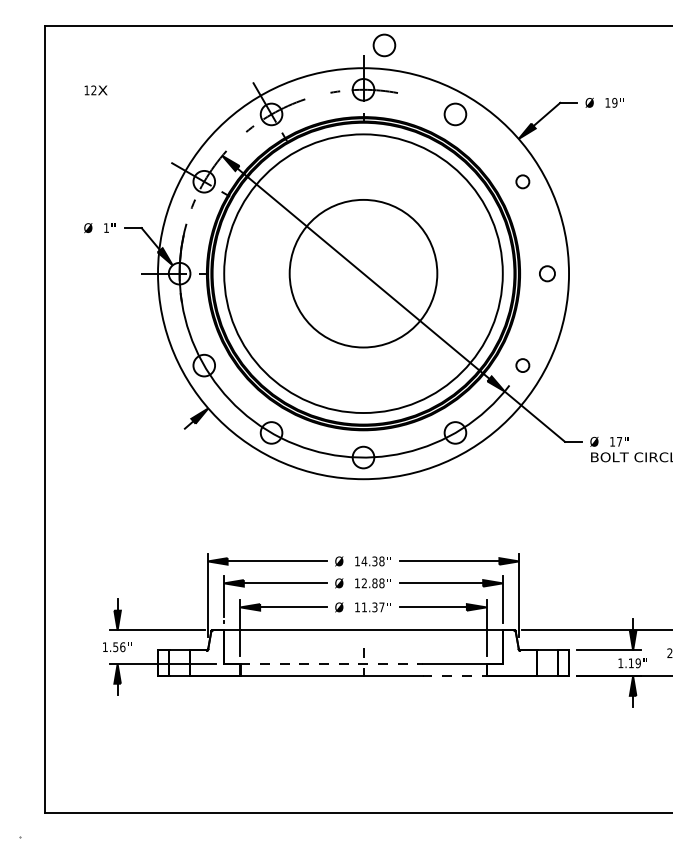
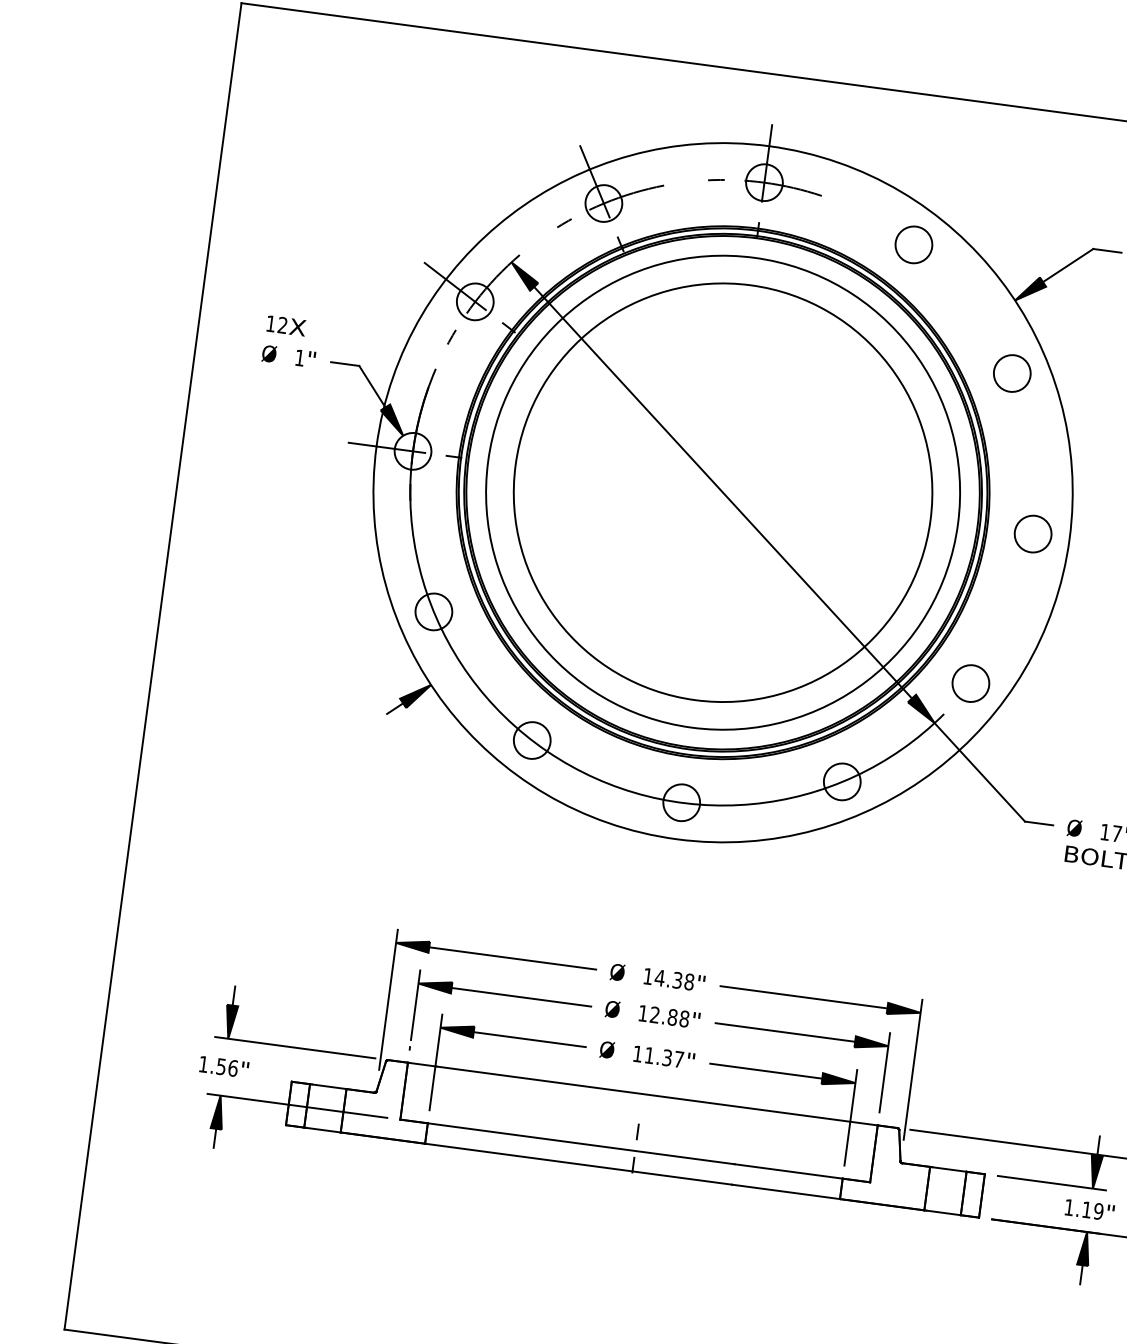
circle: (384, 45) -> (809, 112), removed
text: (95, 90) -> (285, 325), moved
circle: (522, 181) -> (1011, 373), size x1.67
circle: (363, 273) -> (723, 492), size x1.67
circle: (547, 273) -> (1033, 533), size x1.43
circle: (522, 365) -> (970, 683), size x1.67
line: (331, 664) -> (581, 1144), dashed -> solid
line: (455, 676) -> (787, 1192), dashed -> solid

